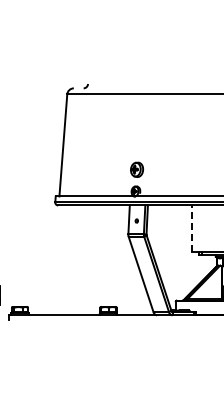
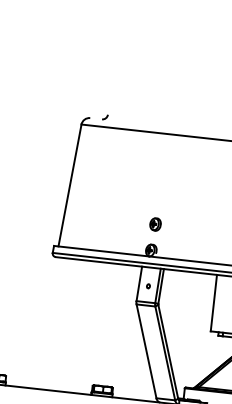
part: (136, 169) -> (154, 224), size x0.71
line: (191, 228) -> (213, 302), dashed -> solid

